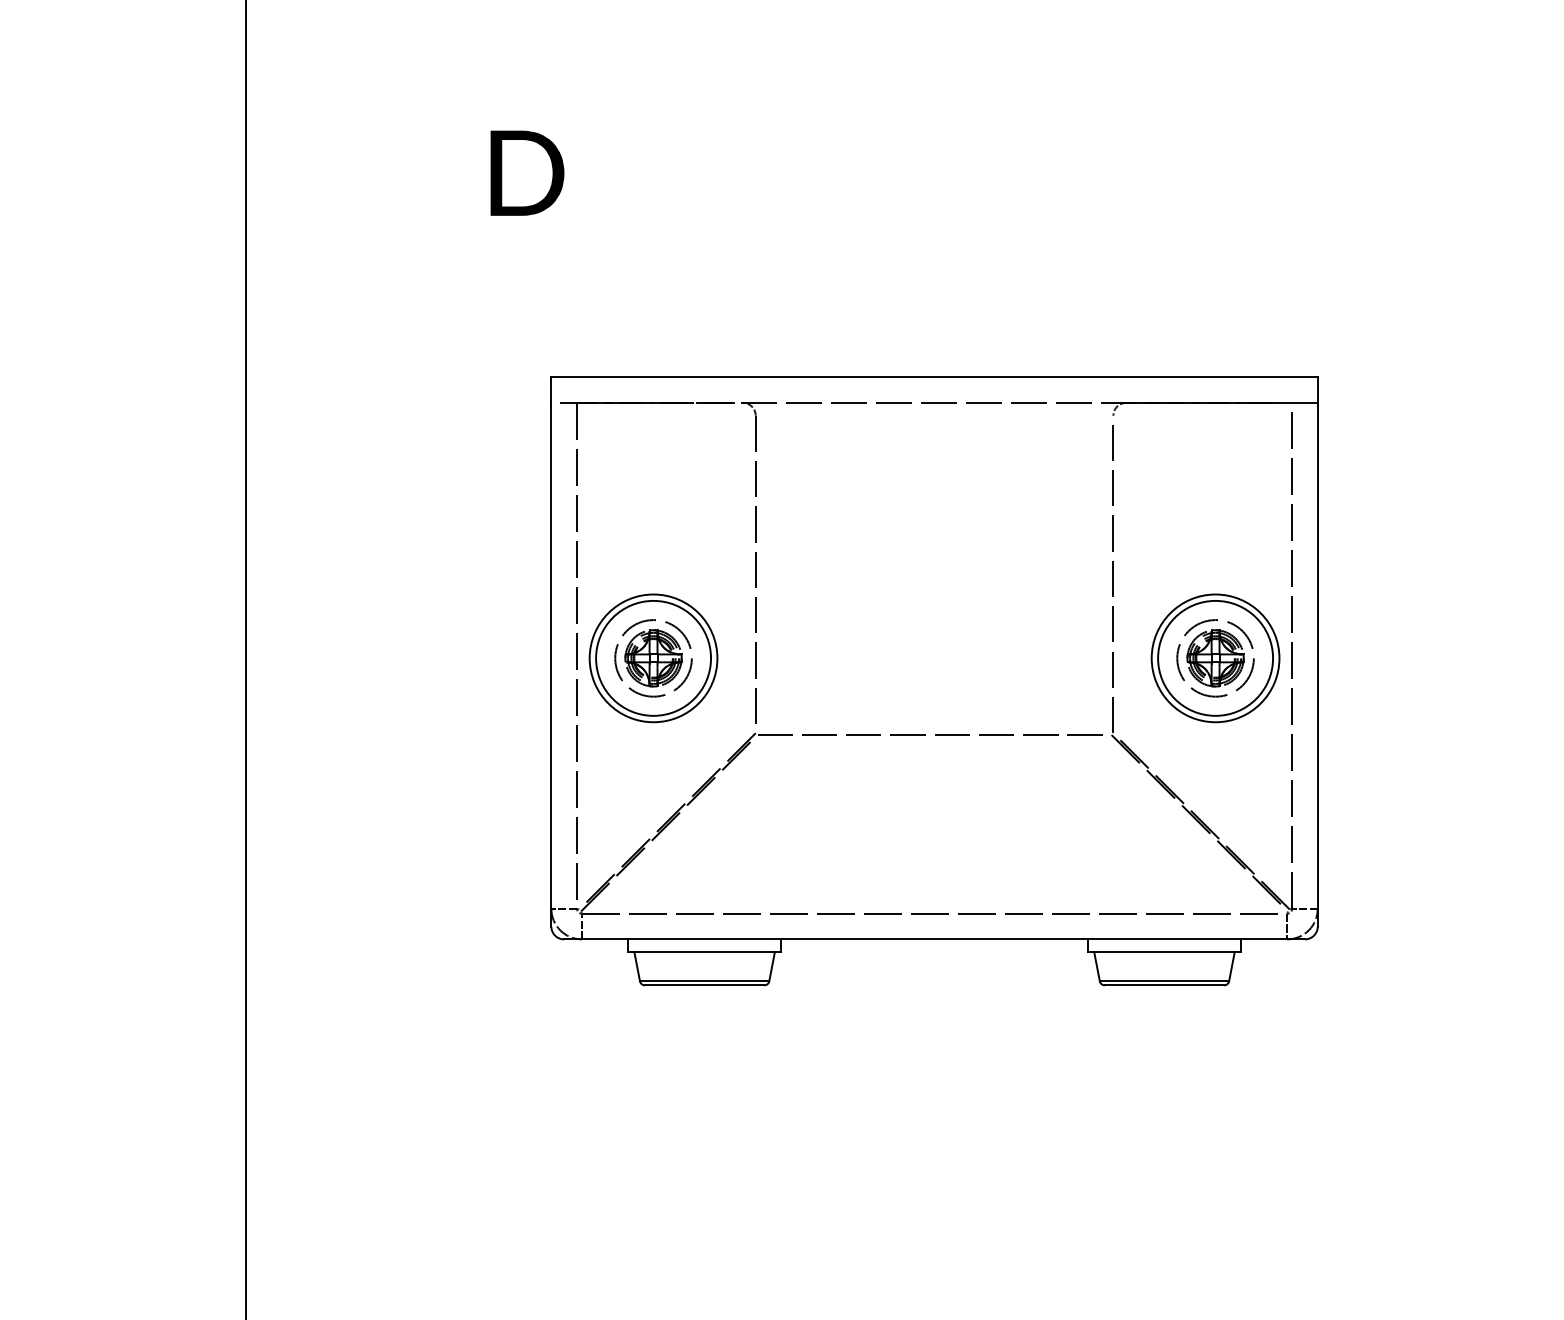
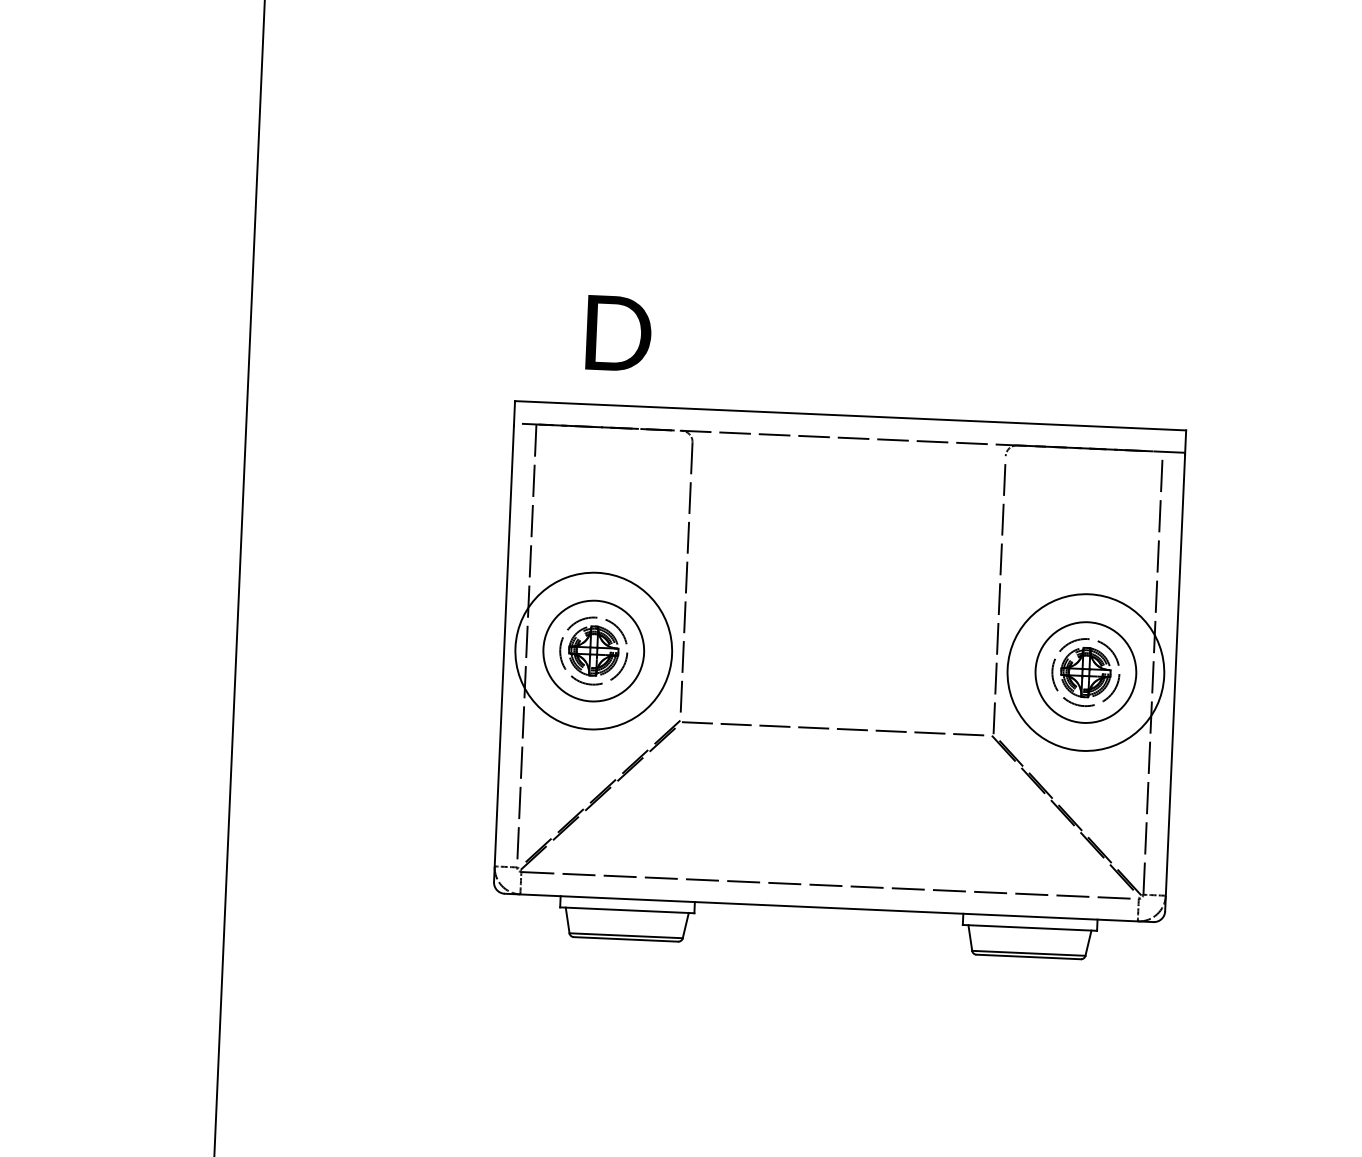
text: (527, 172) -> (619, 332), moved
circle: (653, 658) -> (593, 651), size x1.4
circle: (1215, 658) -> (1085, 672), size x1.4

